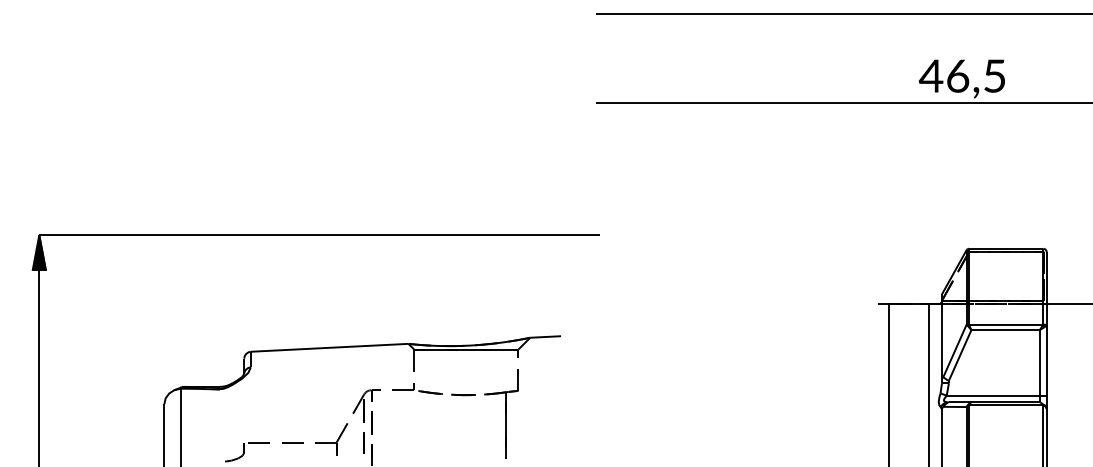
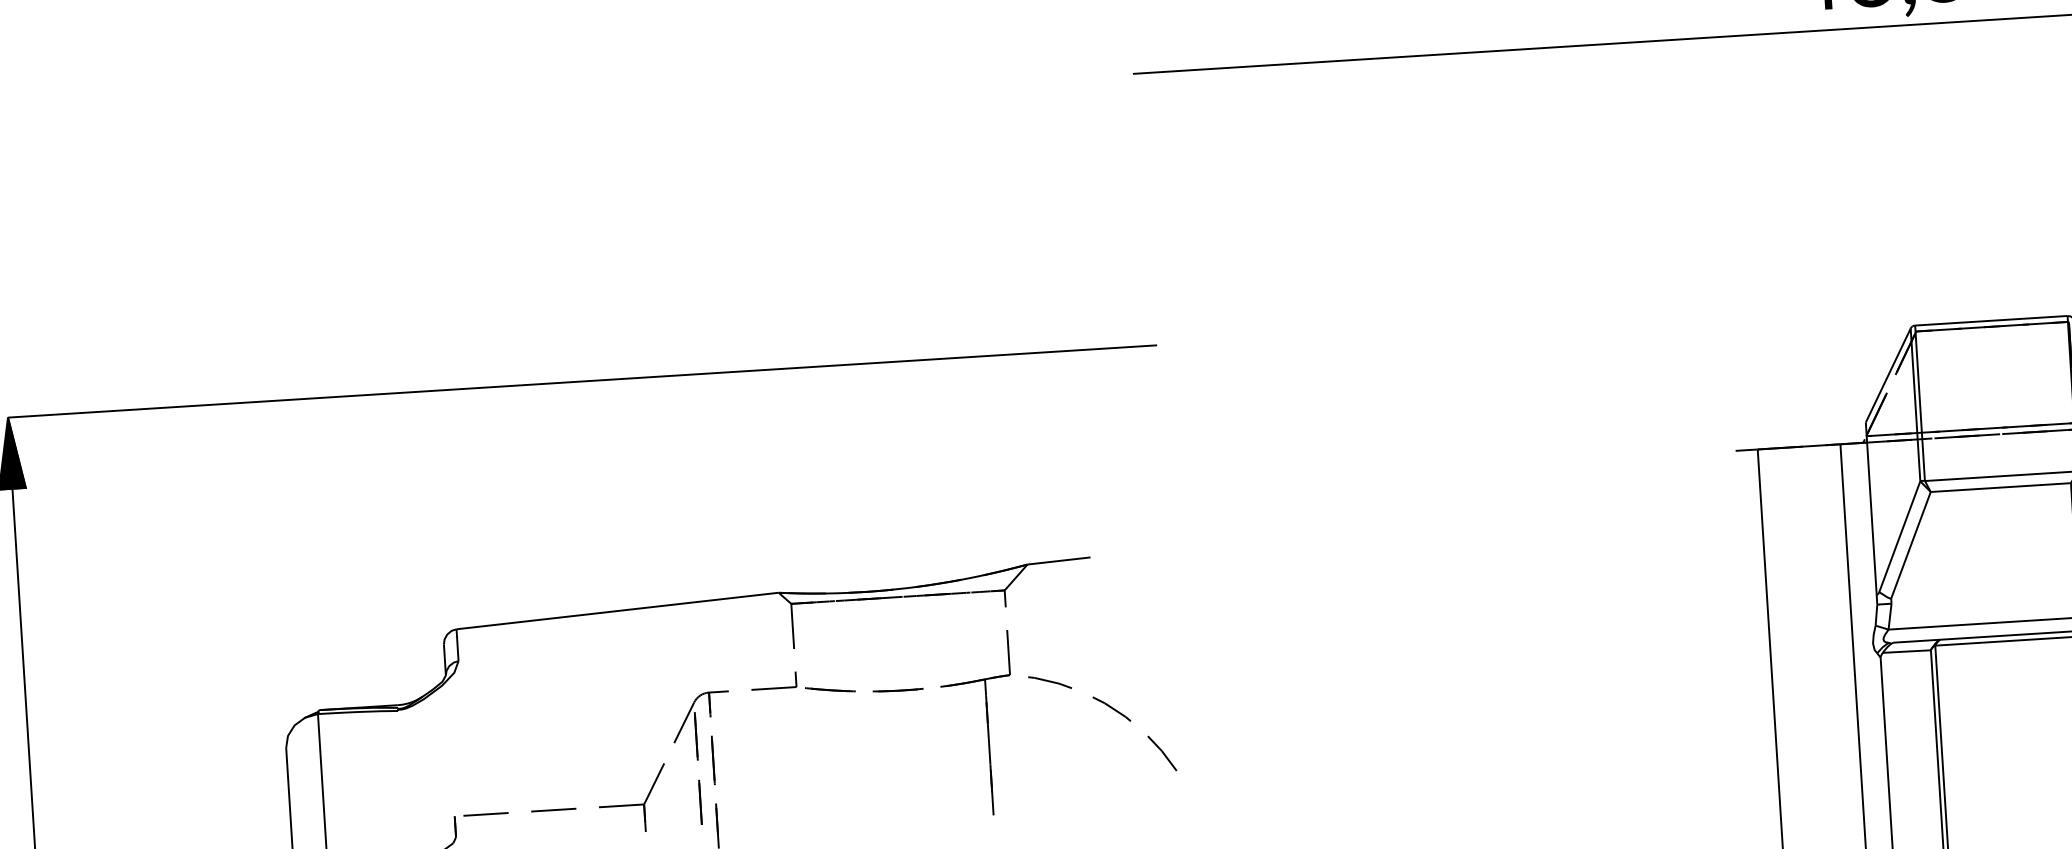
curve: (565, 410) -> (1109, 709), added

